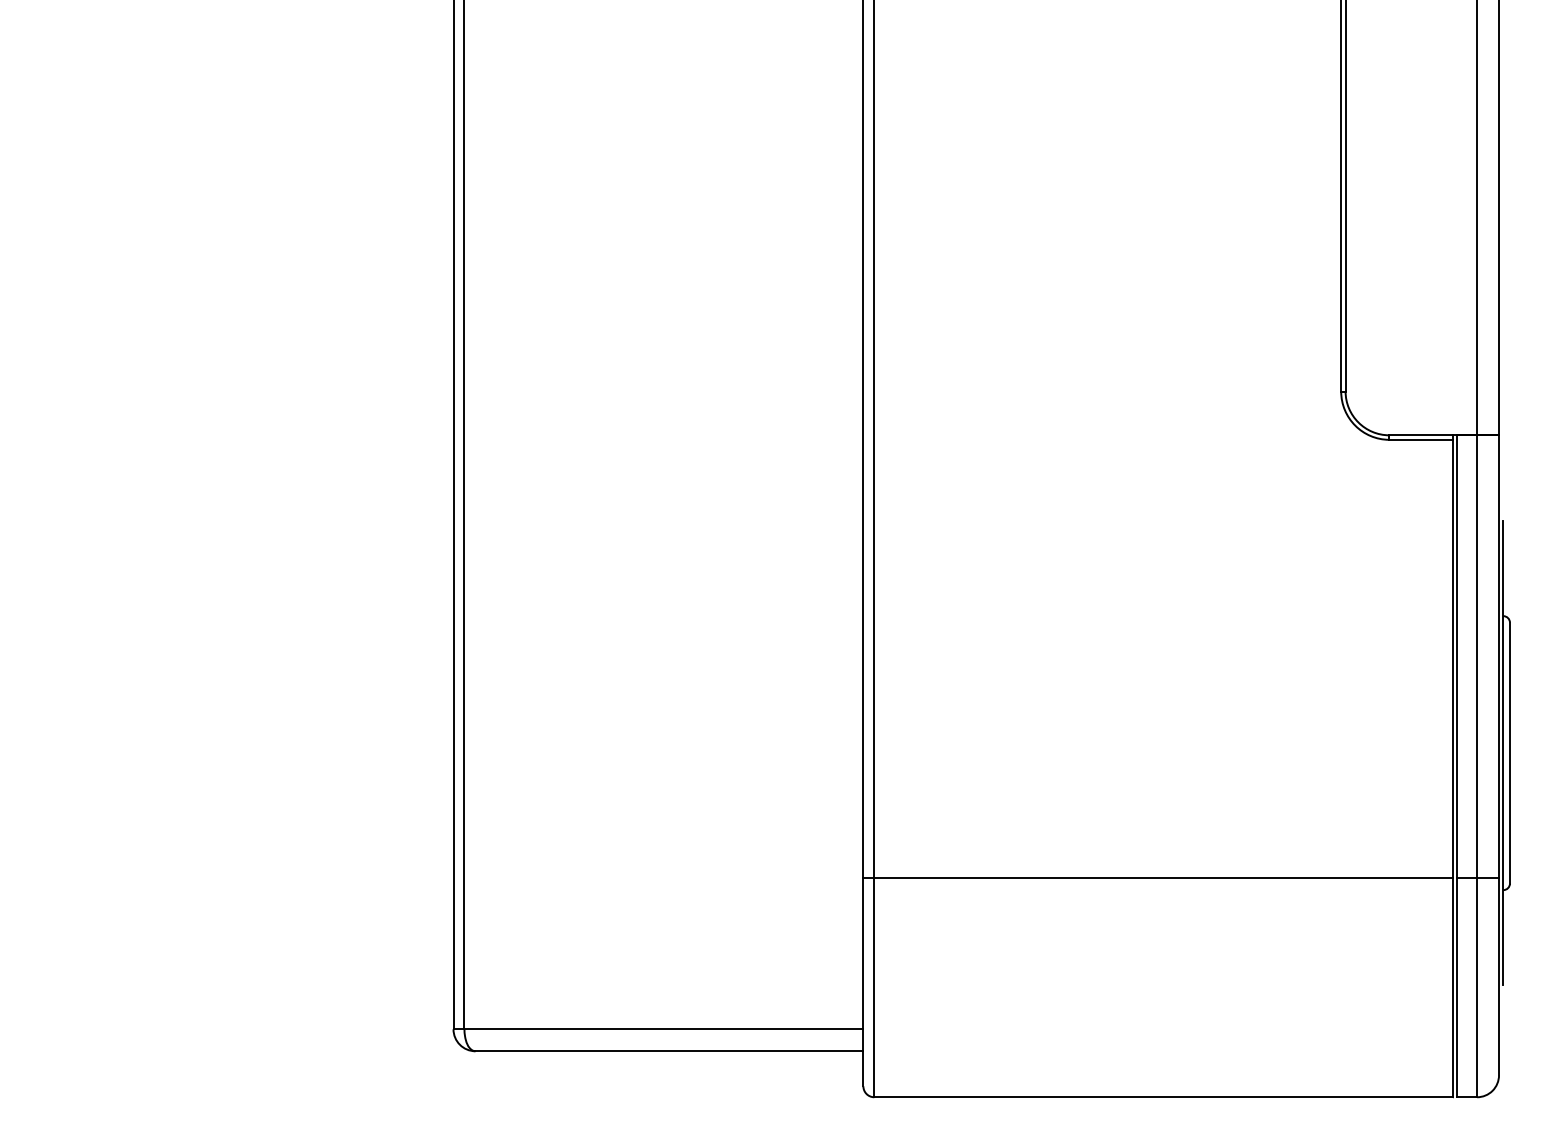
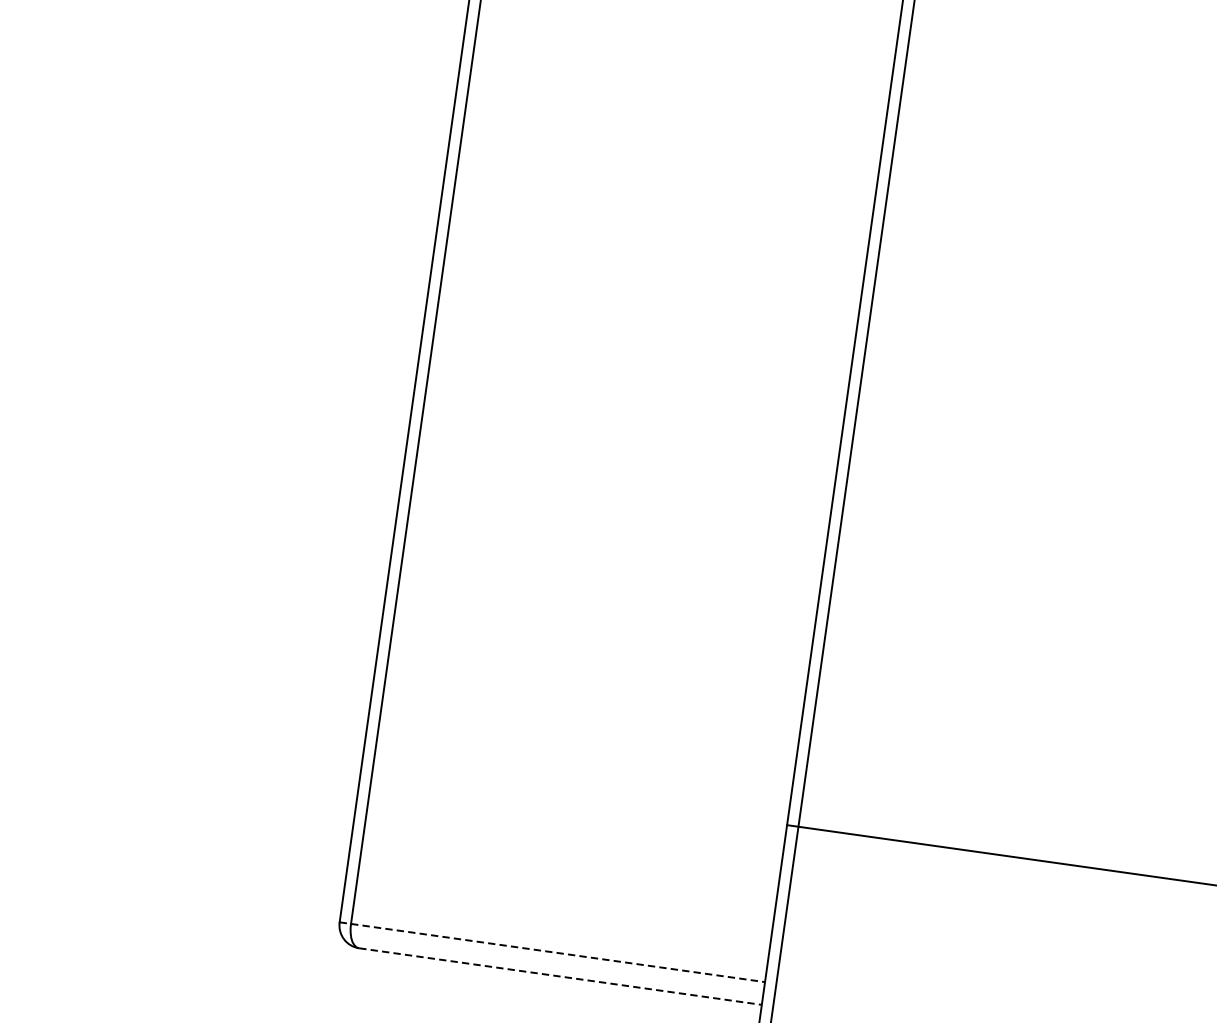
line: (658, 1029) -> (552, 952), solid -> dashed
line: (669, 1051) -> (560, 976), solid -> dashed

